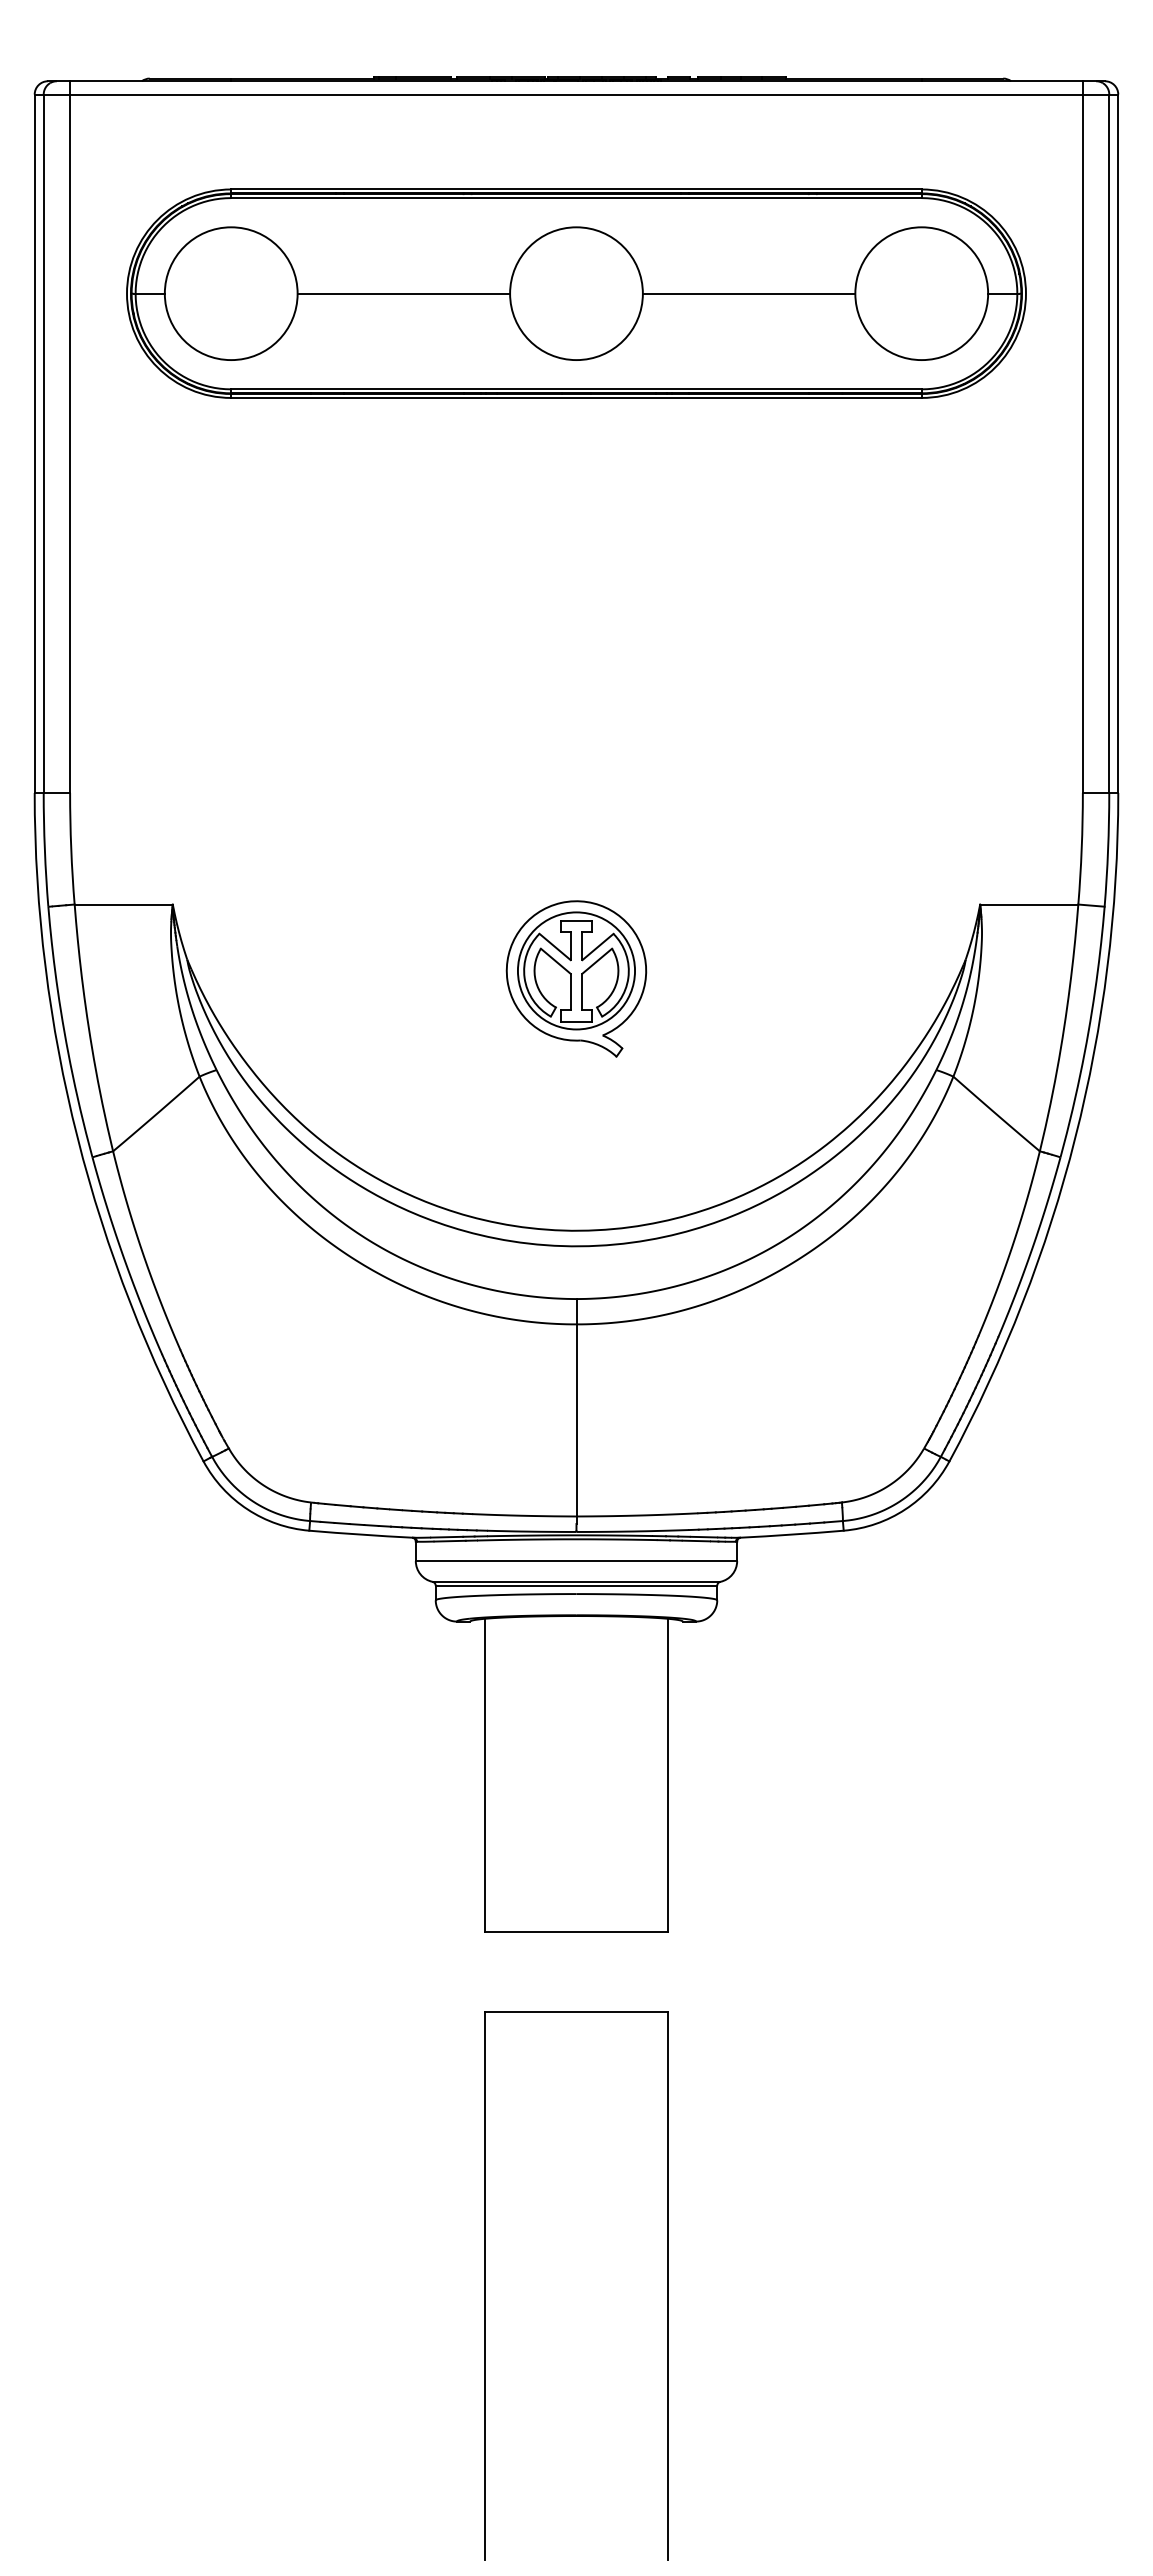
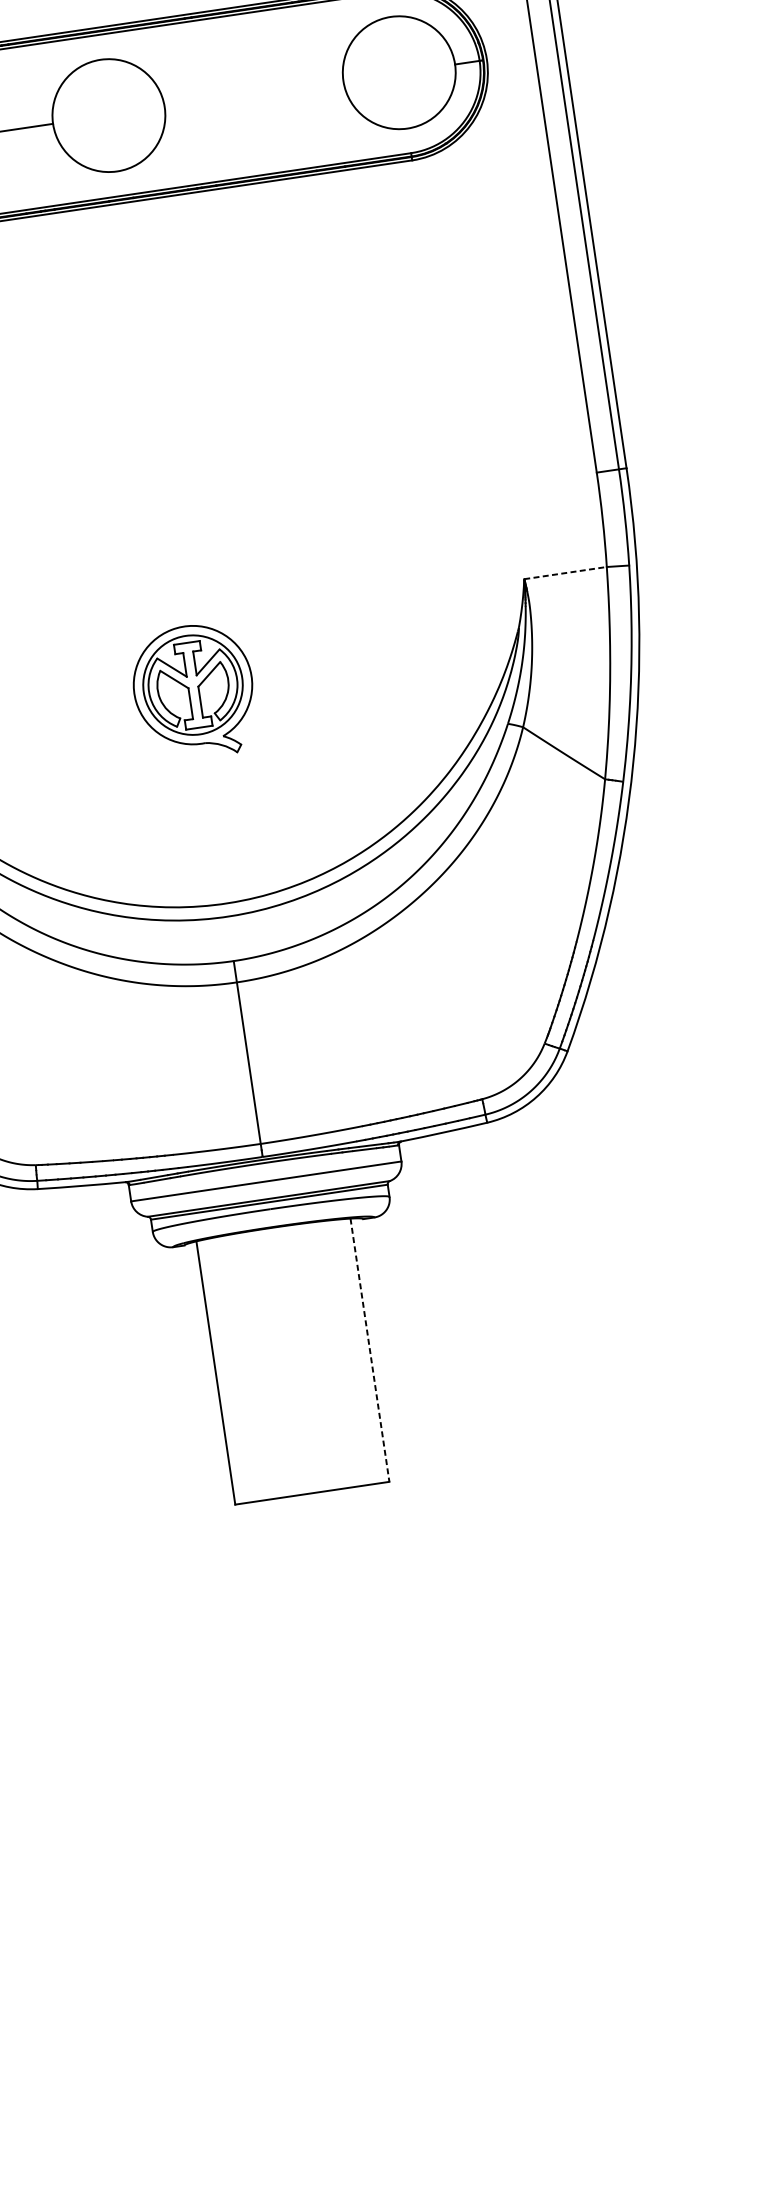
line: (748, 293) -> (253, 94), removed
line: (1029, 904) -> (565, 573), solid -> dashed
line: (668, 1775) -> (370, 1350), solid -> dashed
part: (485, 2285) -> (279, 1801), removed

